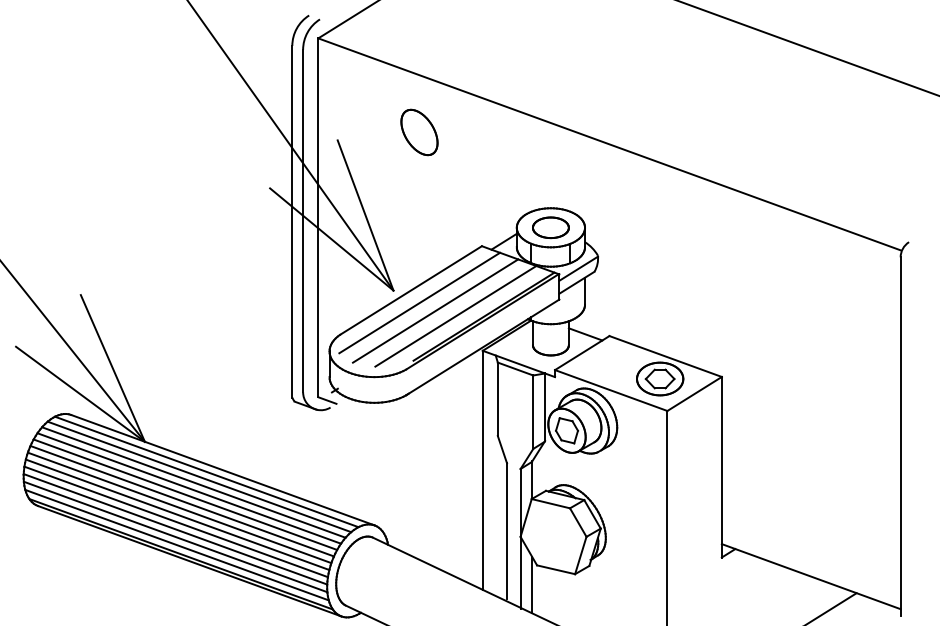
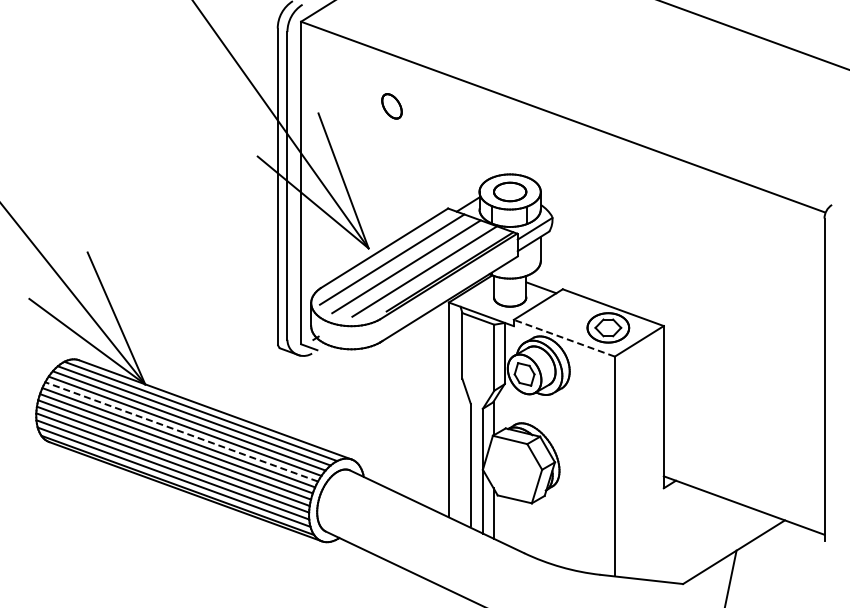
part: (418, 132) -> (391, 106), size x0.6
line: (611, 390) -> (564, 338), solid -> dashed
line: (185, 494) -> (181, 431), solid -> dashed

